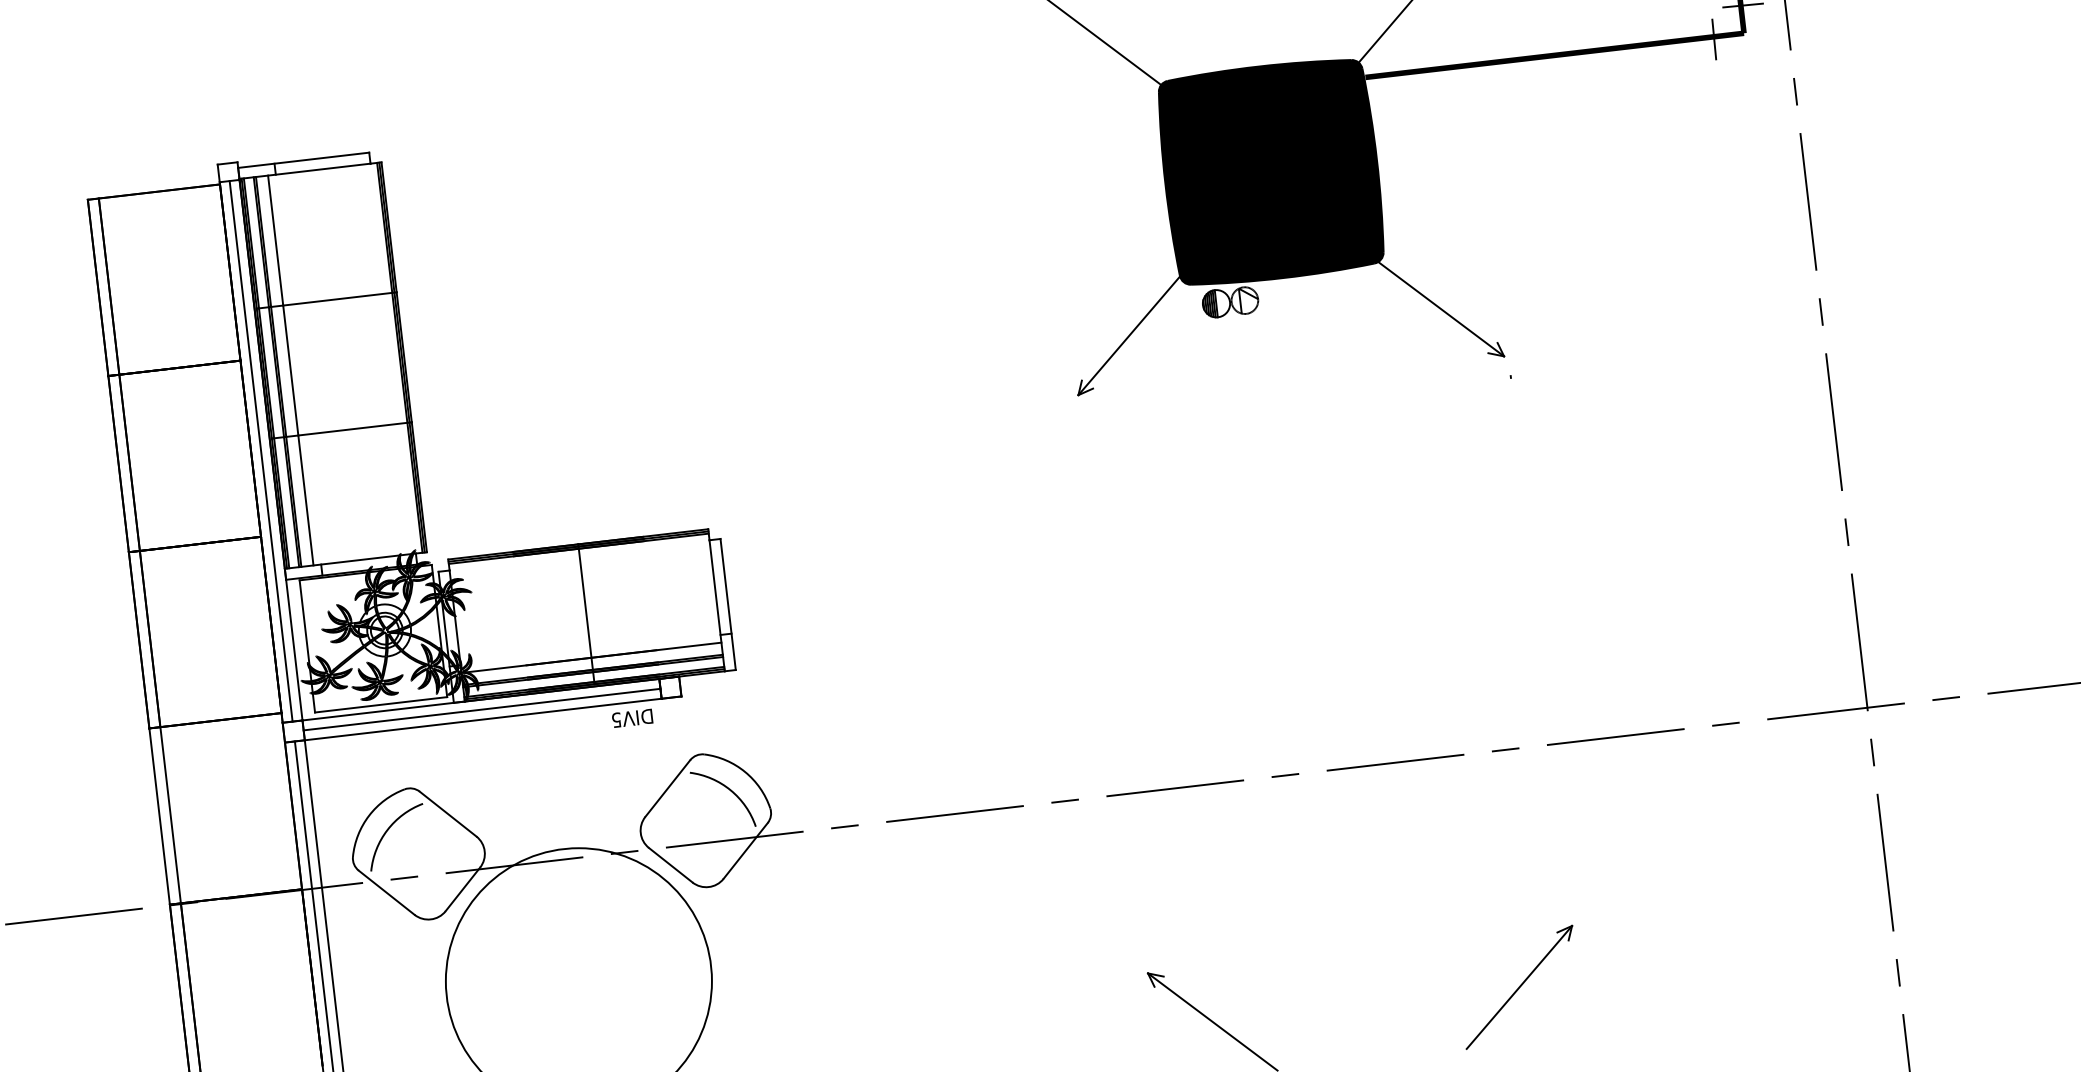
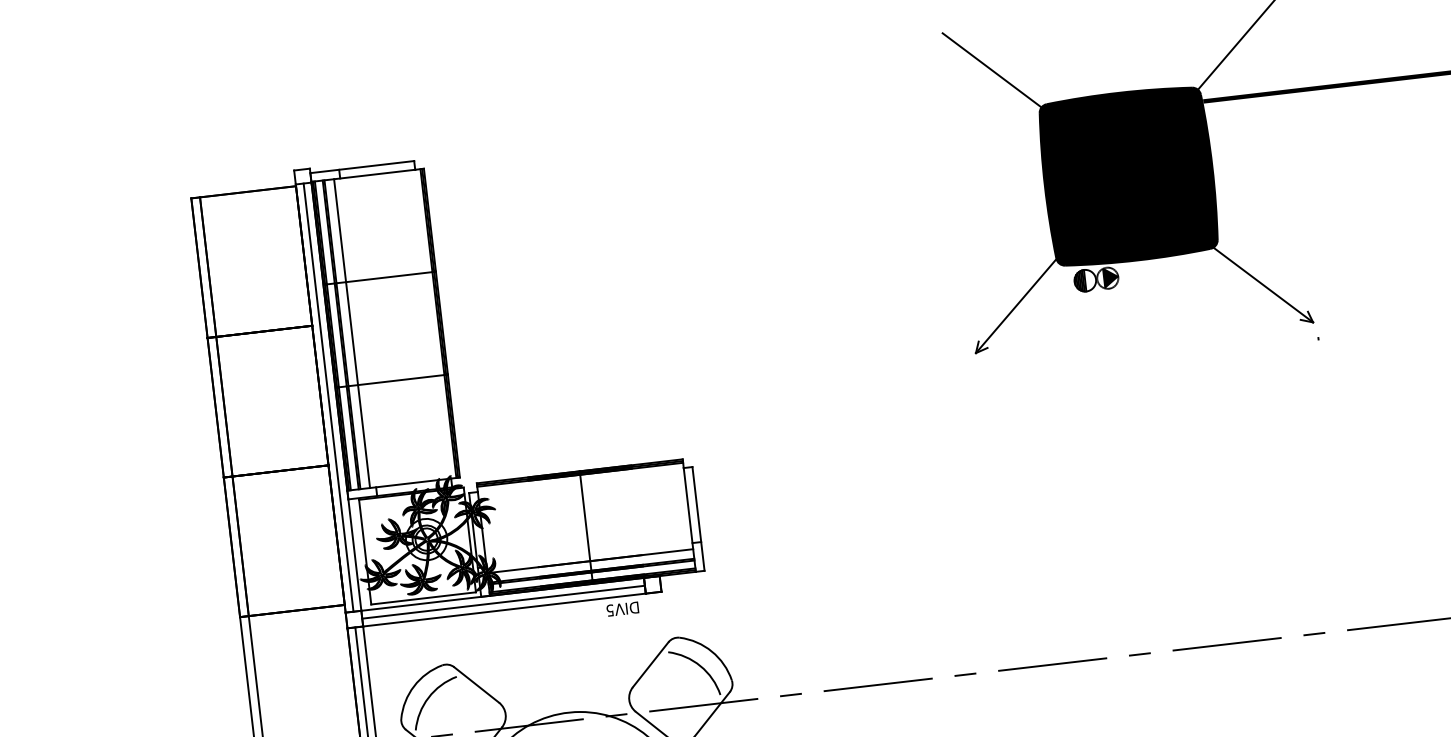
fill: (1248, 300) -> (1110, 278), added

